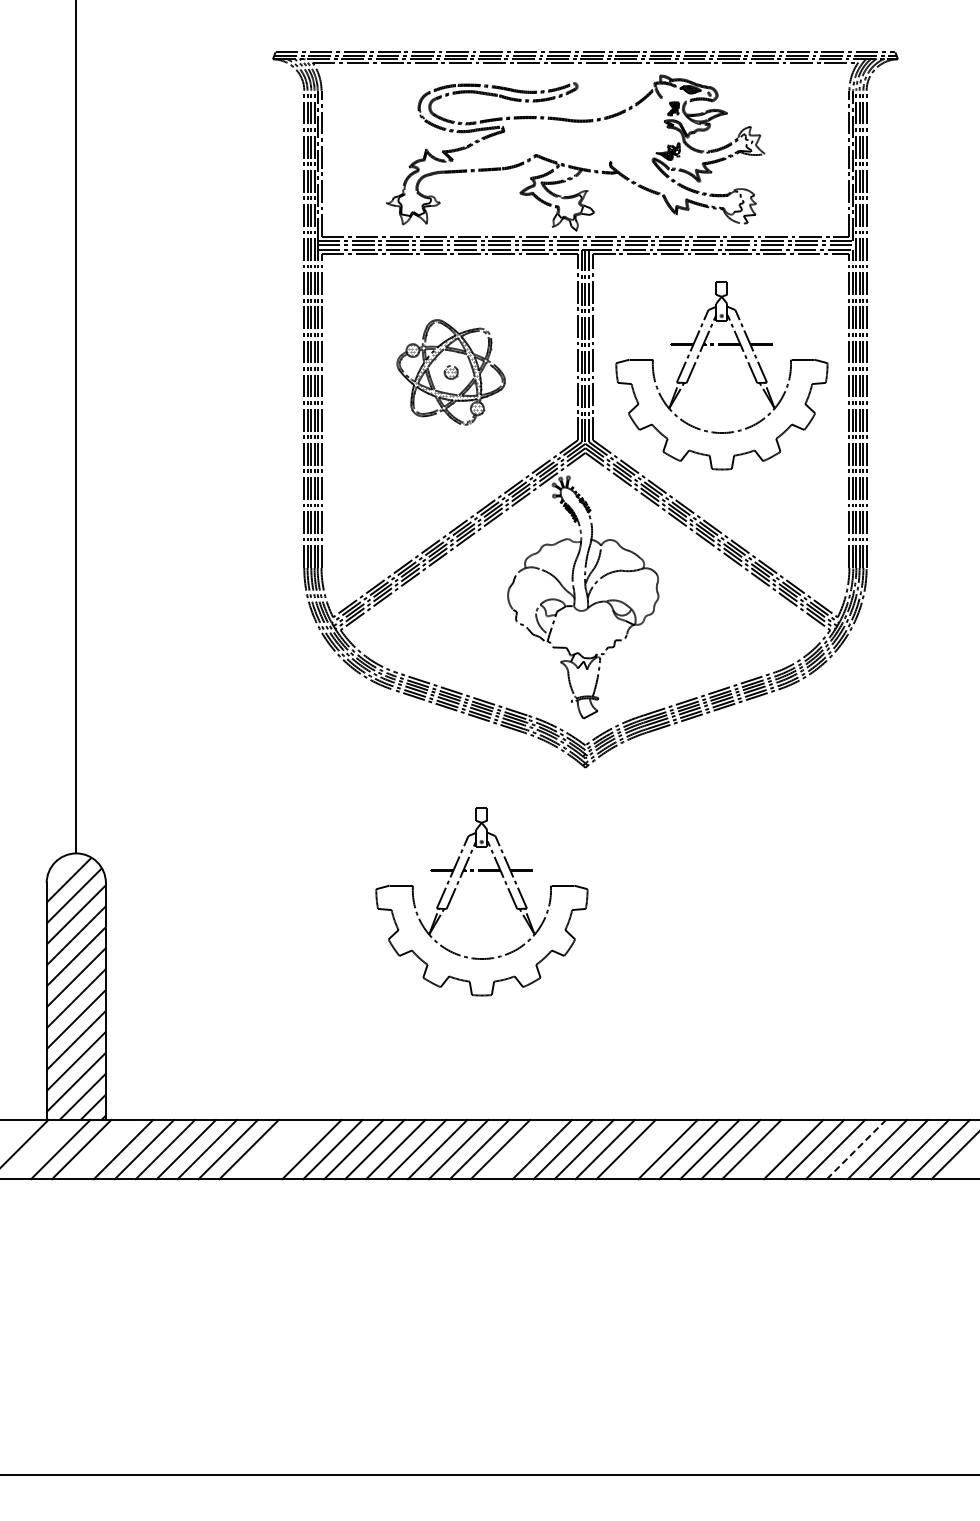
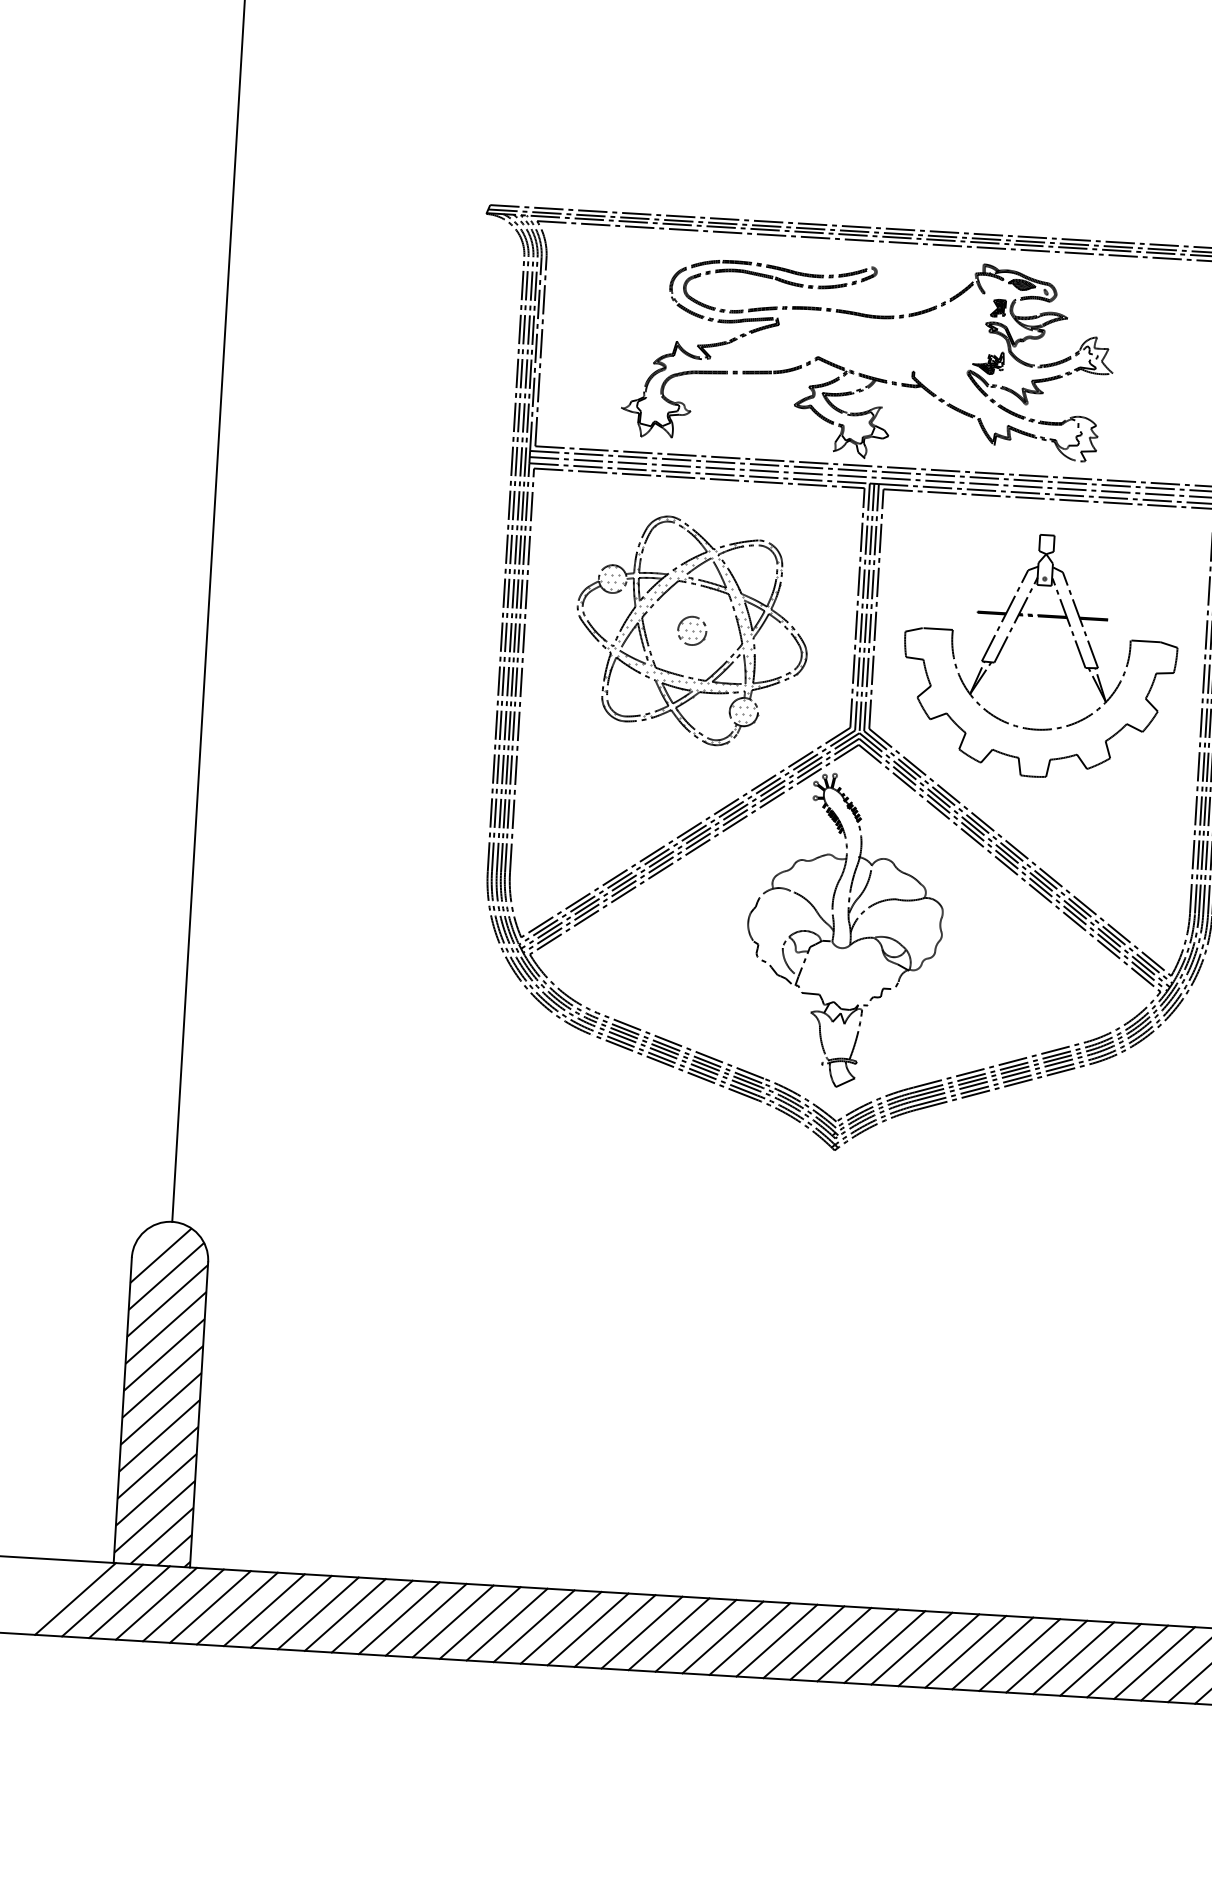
part: (450, 372) -> (691, 630), size x1.67
part: (456, 889) -> (659, 1297), removed
line: (39, 1149) -> (102, 1600), added
line: (102, 1149) -> (183, 1605), added
line: (269, 1149) -> (398, 1618), added
line: (290, 1149) -> (425, 1619), added
line: (521, 1149) -> (723, 1637), added
line: (646, 1149) -> (884, 1646), added
line: (772, 1149) -> (1046, 1656), added
line: (856, 1149) -> (1154, 1662), dashed -> solid

